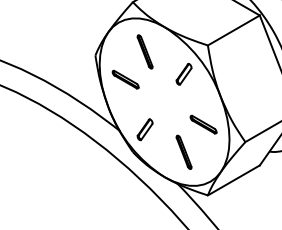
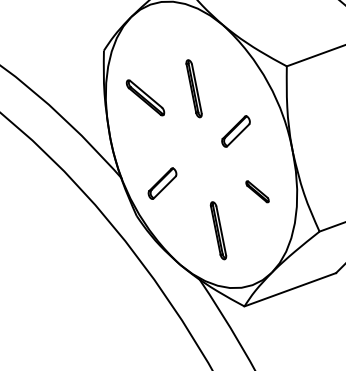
part: (144, 51) -> (193, 87), moved
part: (183, 73) -> (235, 129), moved
part: (203, 124) -> (257, 191), size x0.6

